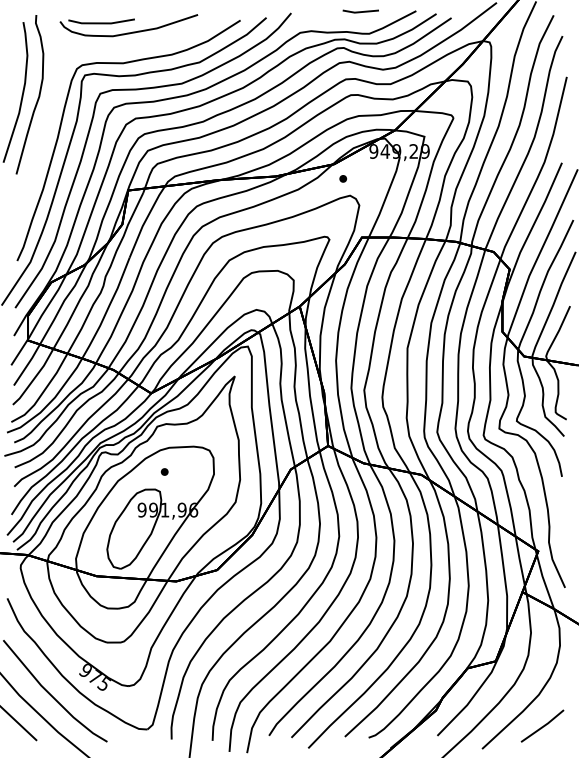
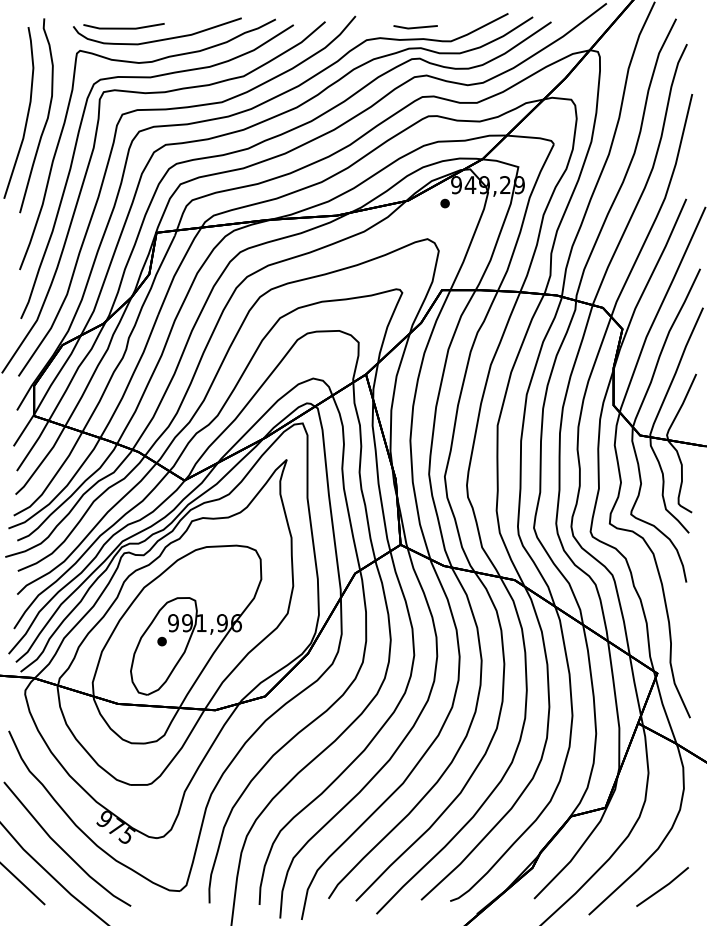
line: (360, 11) -> (415, 27), moved
curve: (120, 51) -> (147, 63), added
part: (342, 178) -> (444, 203), moved
part: (164, 471) -> (161, 641), moved

